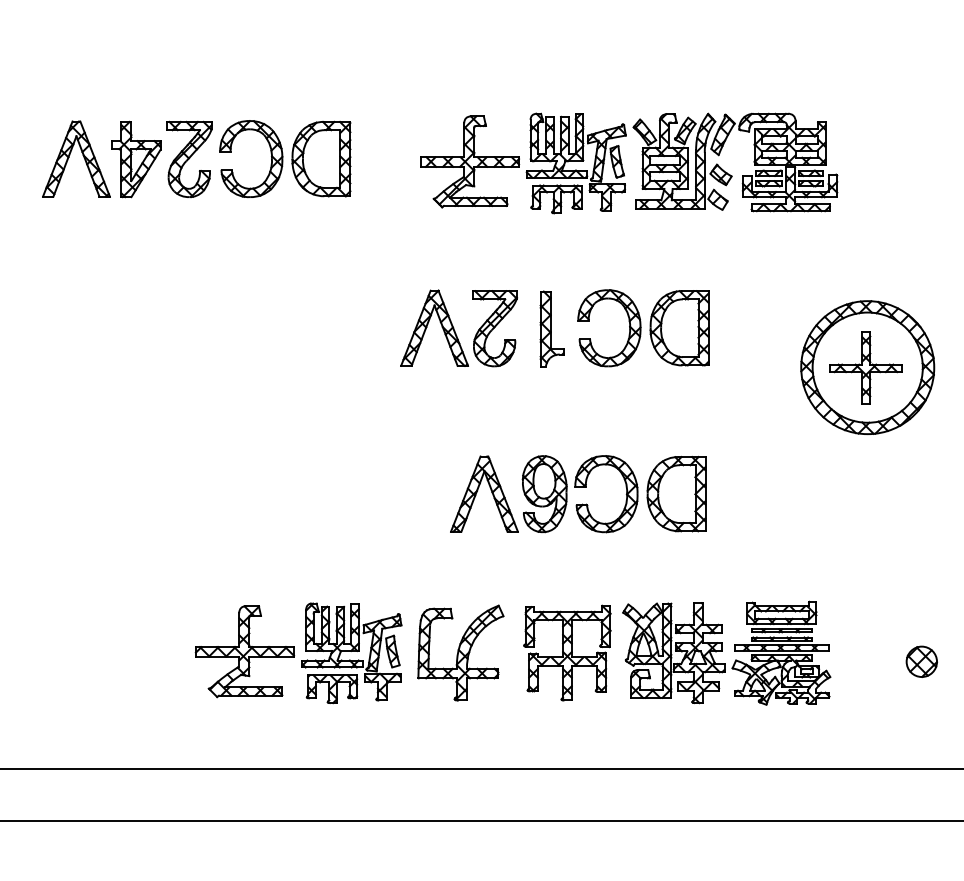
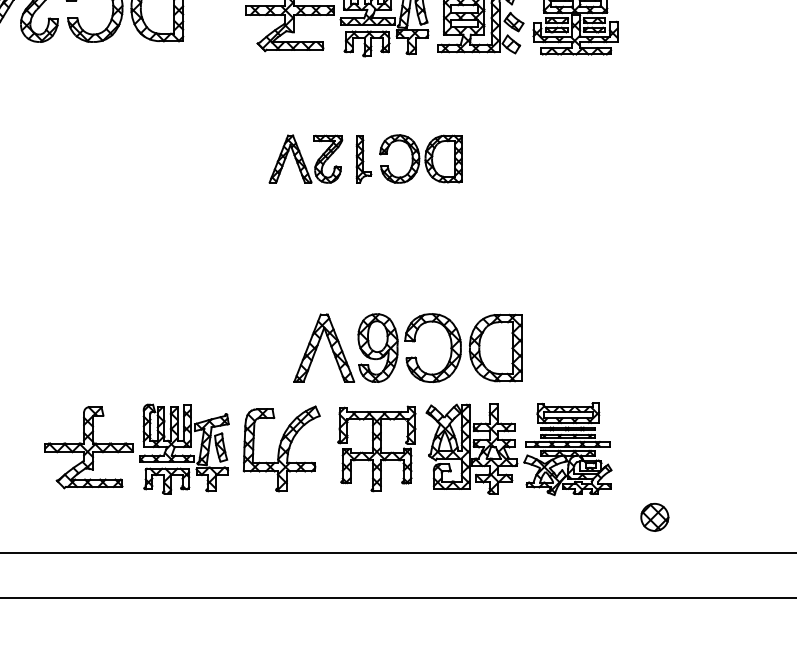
part: (554, 328) -> (365, 159), size x0.7
part: (867, 367) -> (644, 194), removed
part: (578, 487) -> (408, 342), moved
part: (921, 661) -> (654, 517), moved

